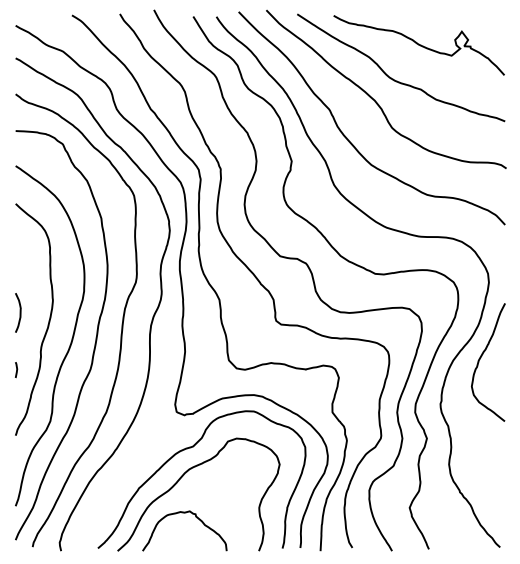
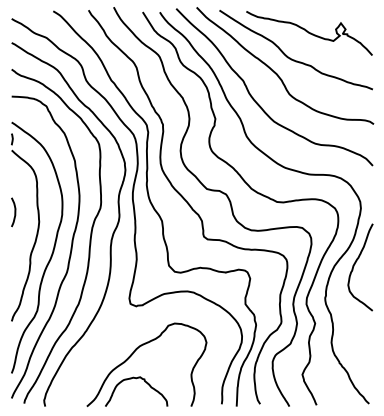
curve: (19, 312) -> (14, 212), moved
line: (16, 370) -> (12, 139), moved
curve: (191, 448) -> (141, 330), removed

